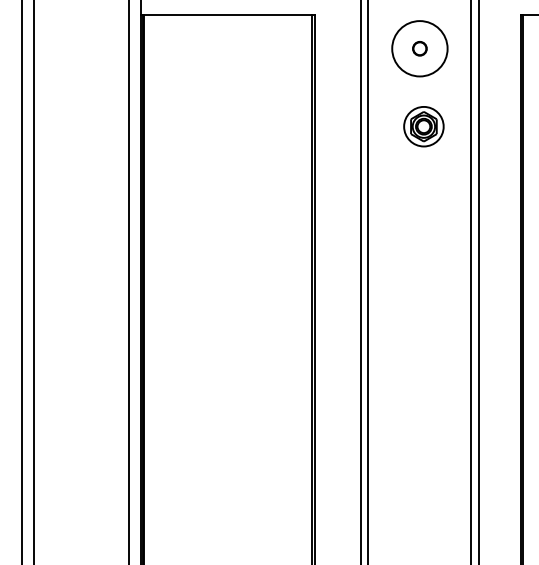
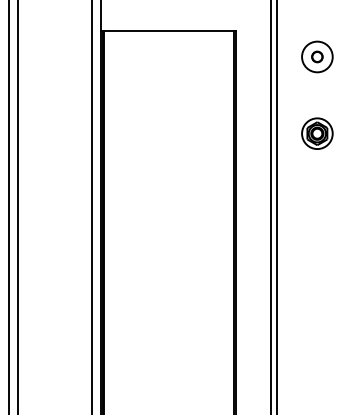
circle: (419, 48) -> (317, 56), size x0.71
part: (423, 126) -> (317, 133), moved

